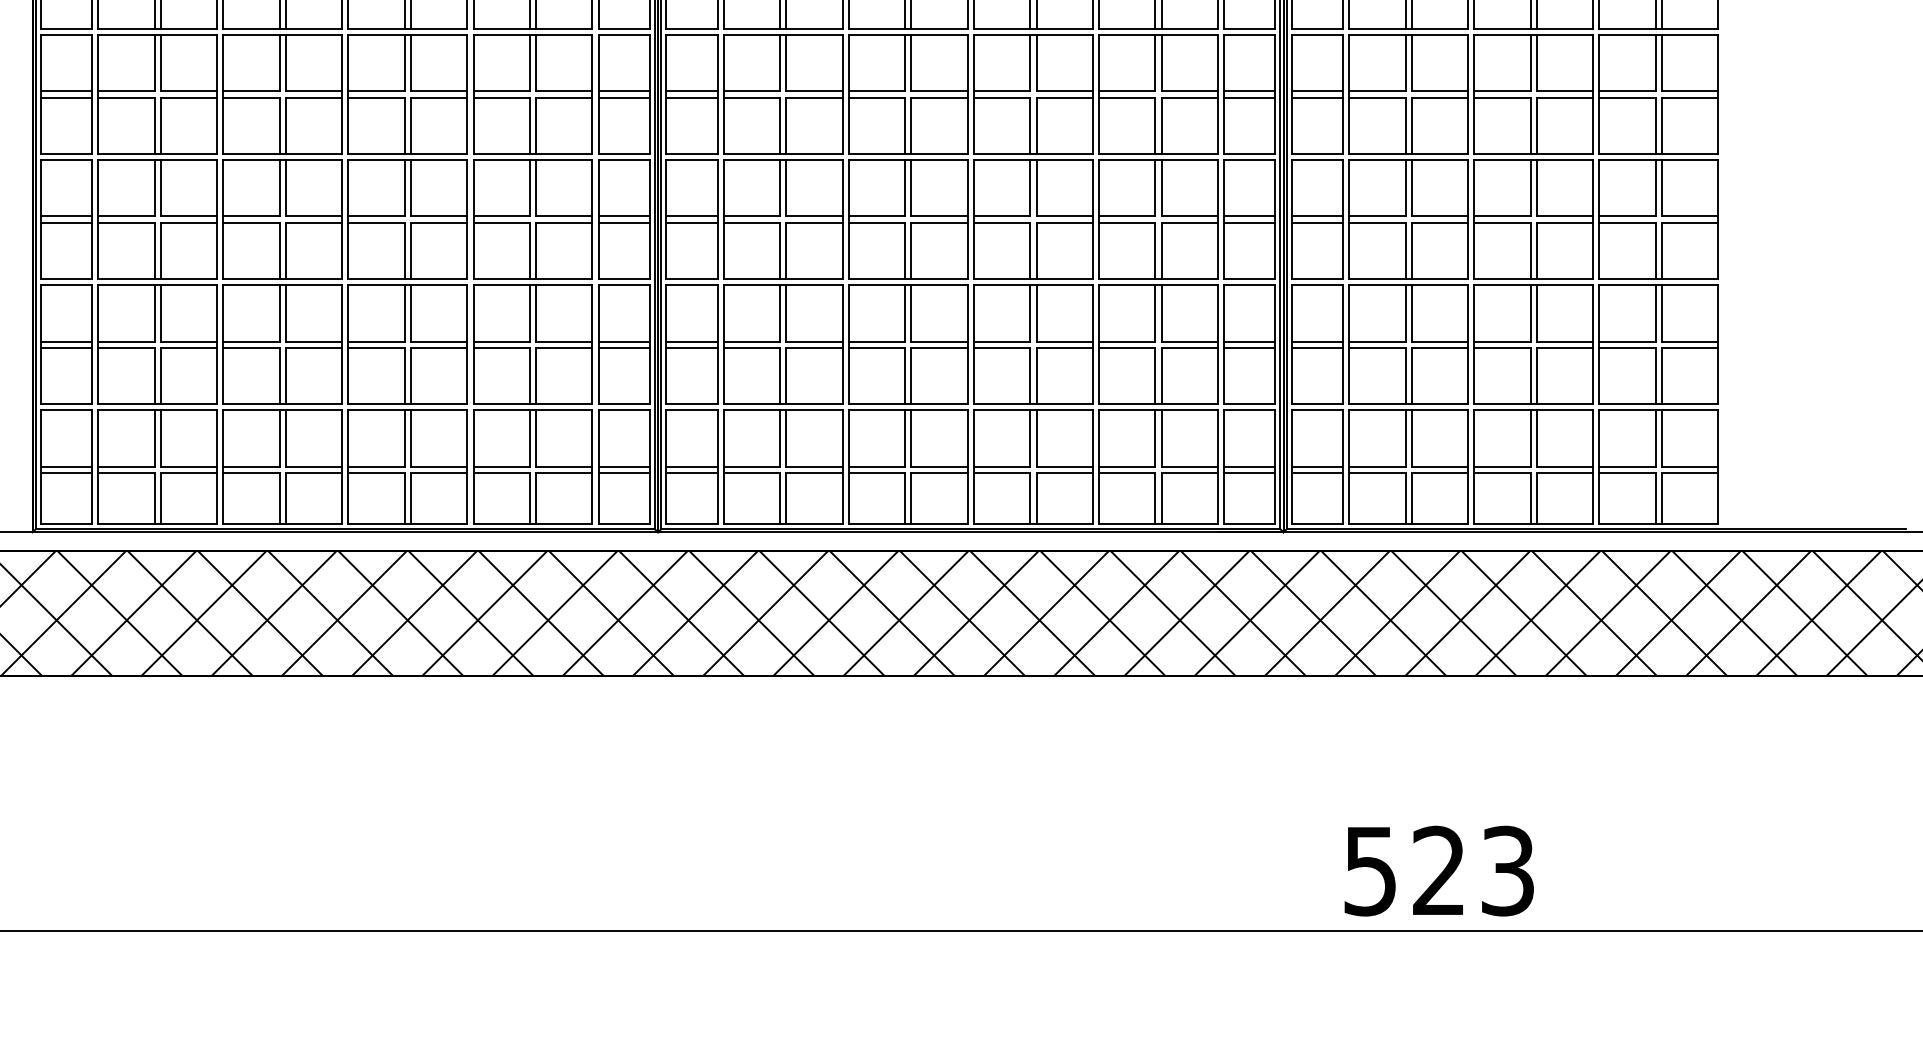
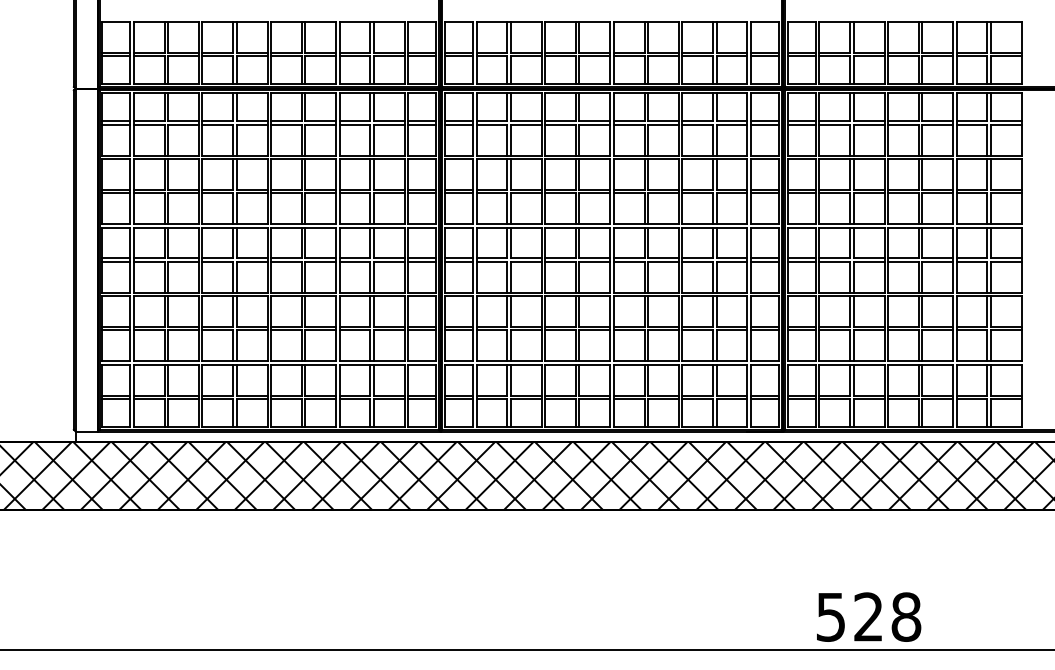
text: (1508, 869) -> (906, 616), 523 -> 528

